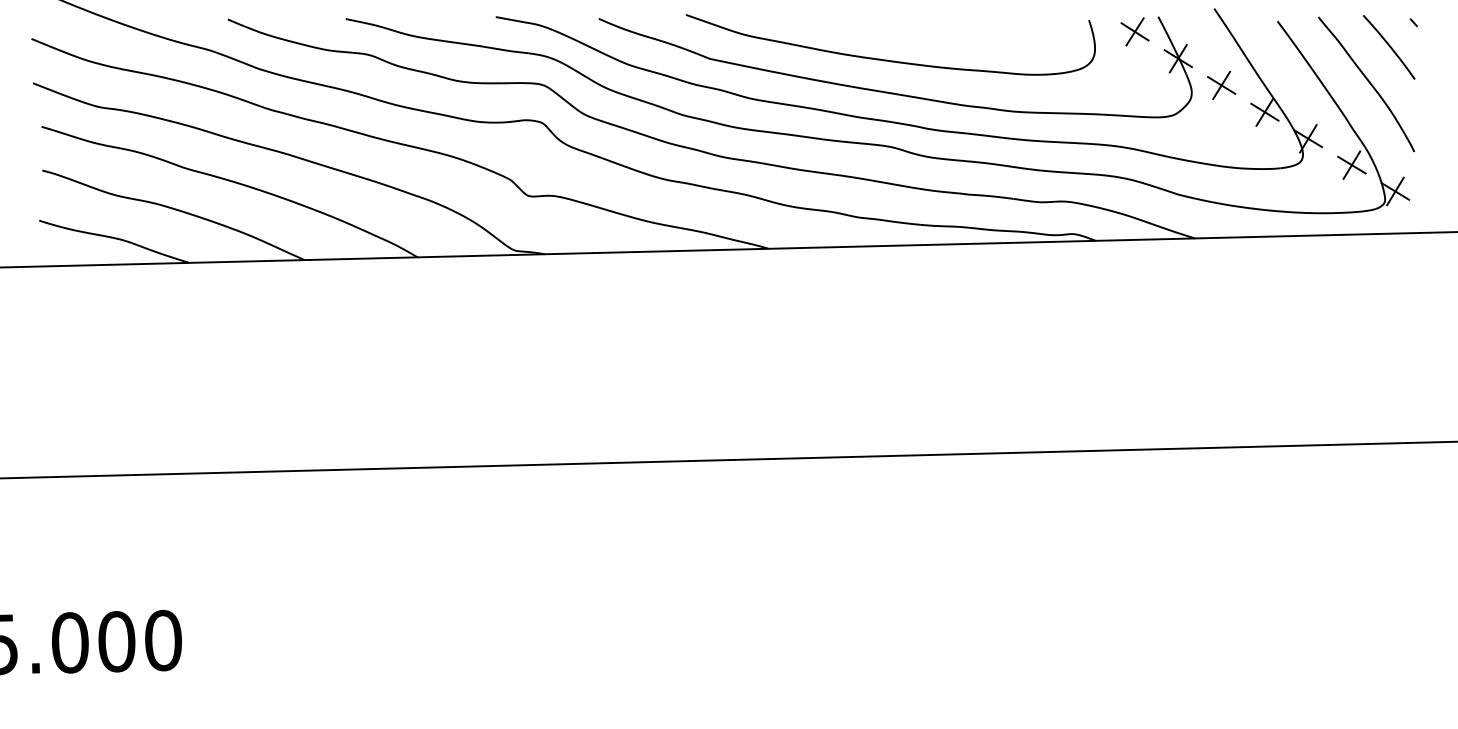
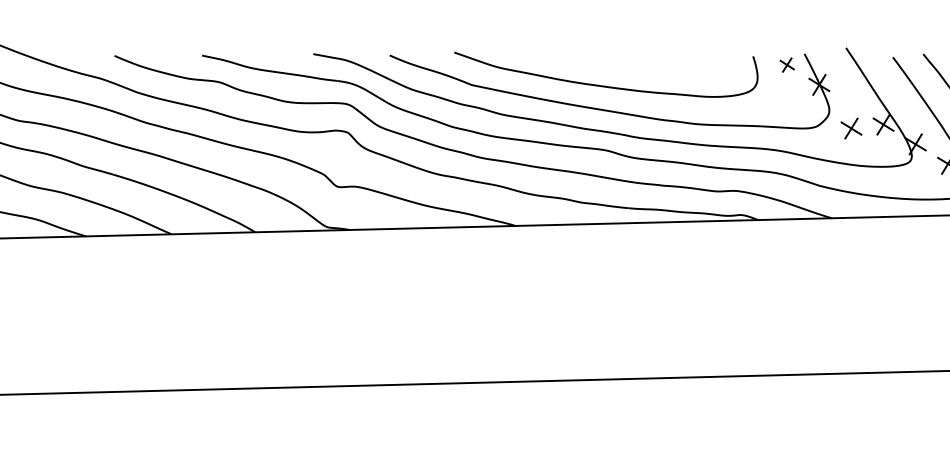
part: (1134, 31) -> (786, 64), size x0.7
part: (1221, 85) -> (851, 128), moved

